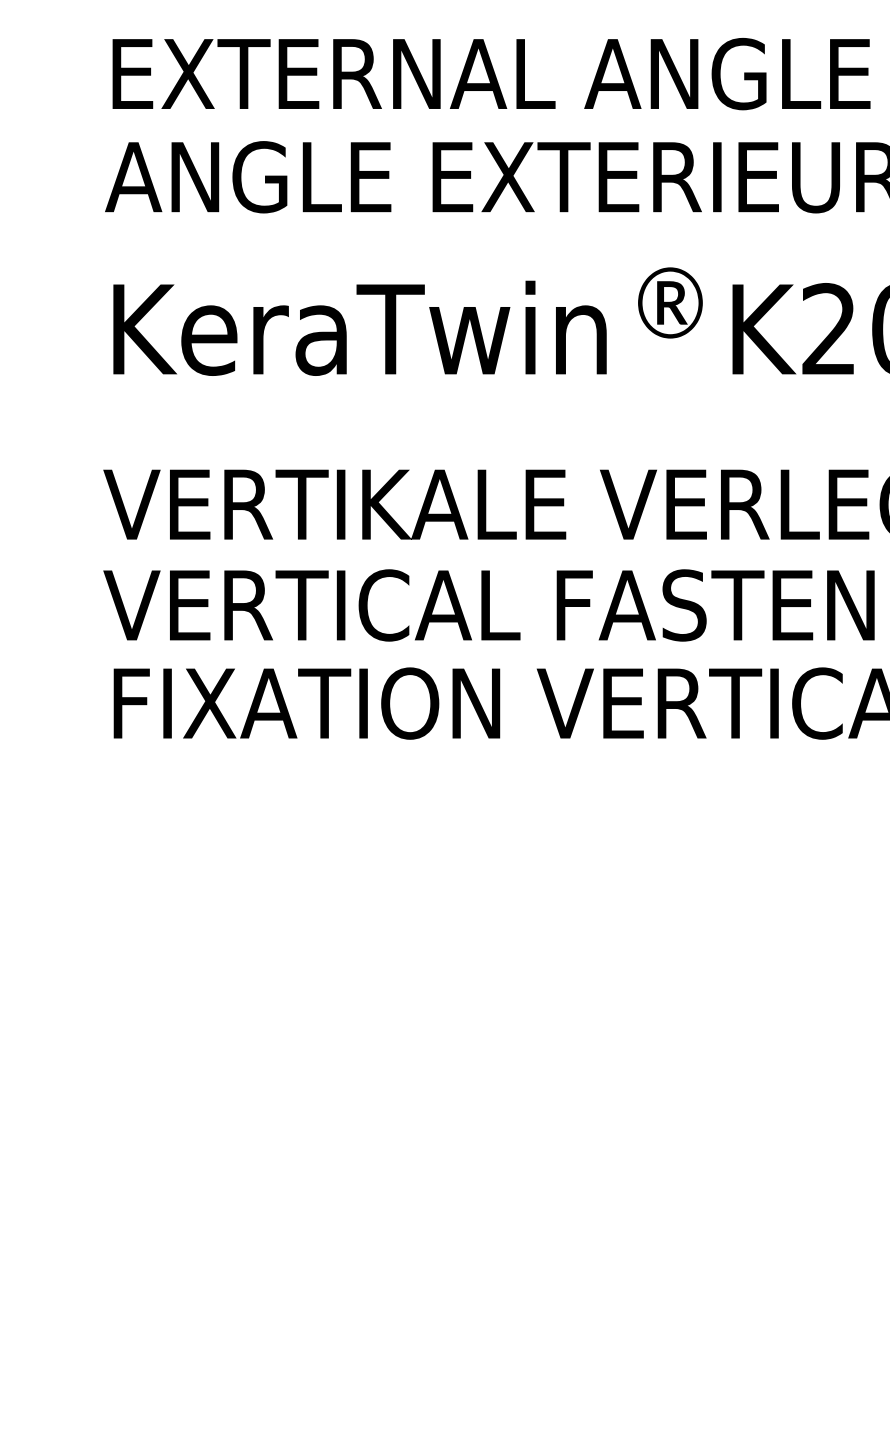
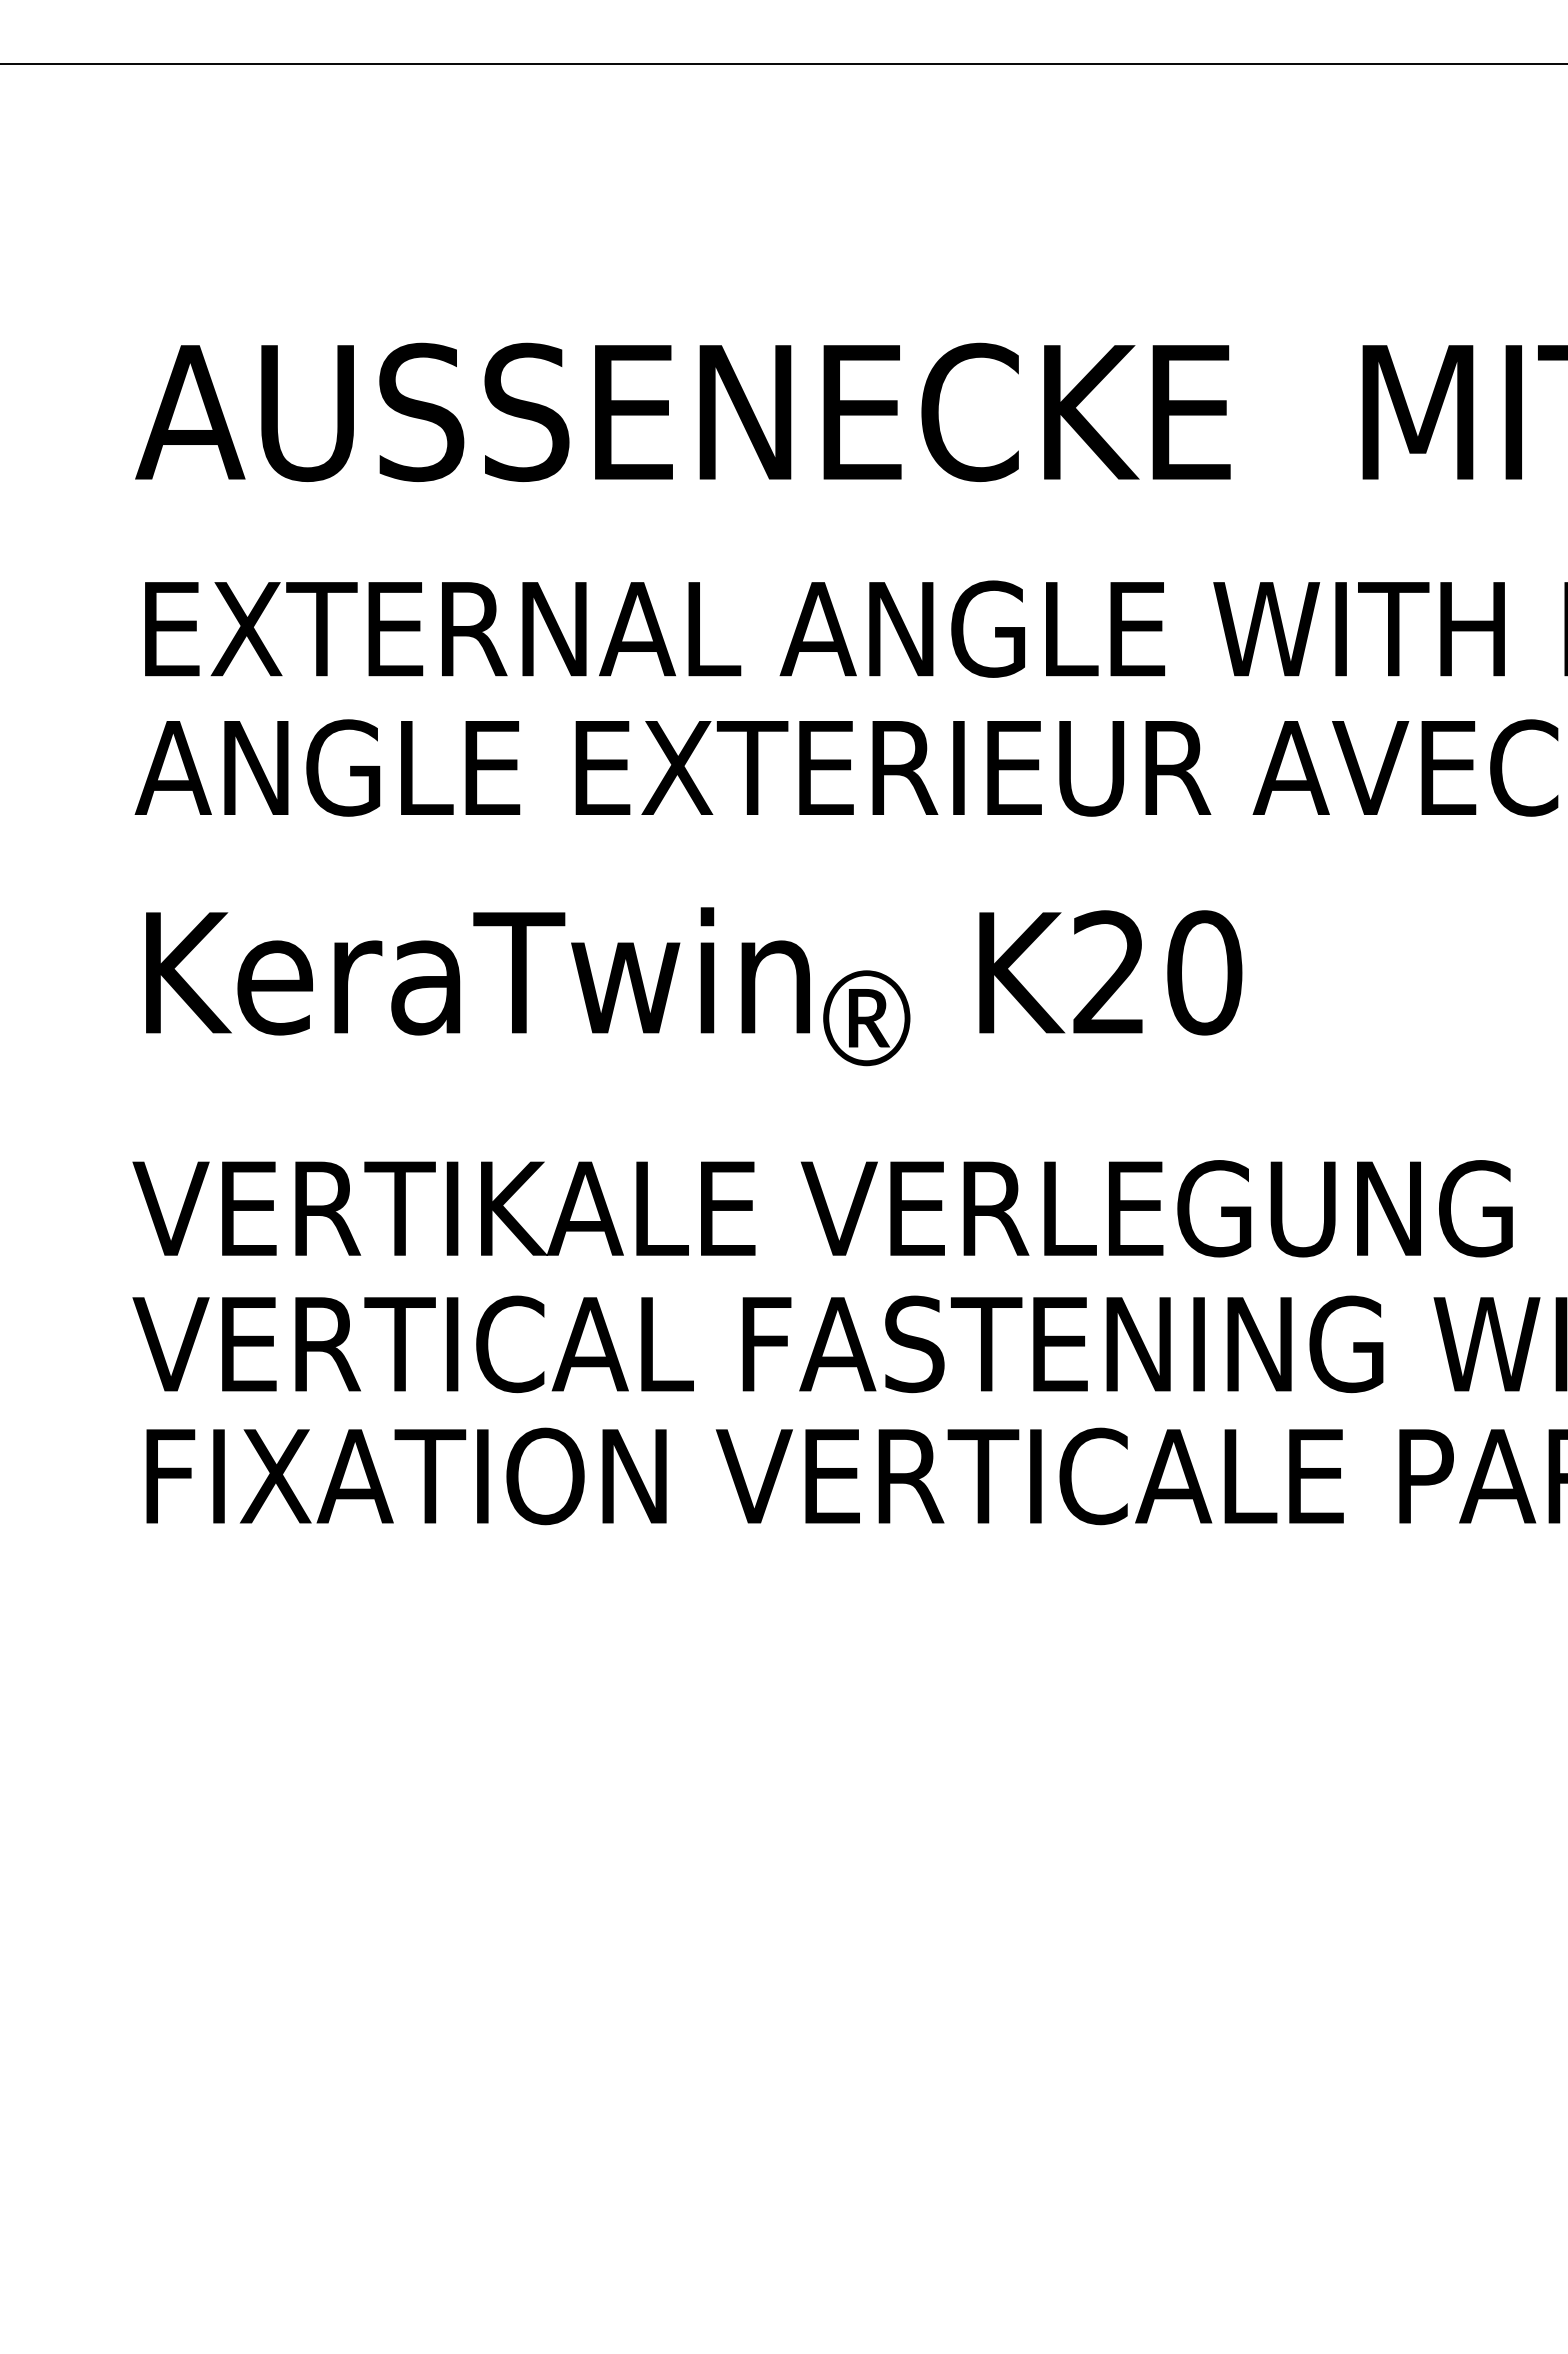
text: (670, 303) -> (866, 1018), moved

